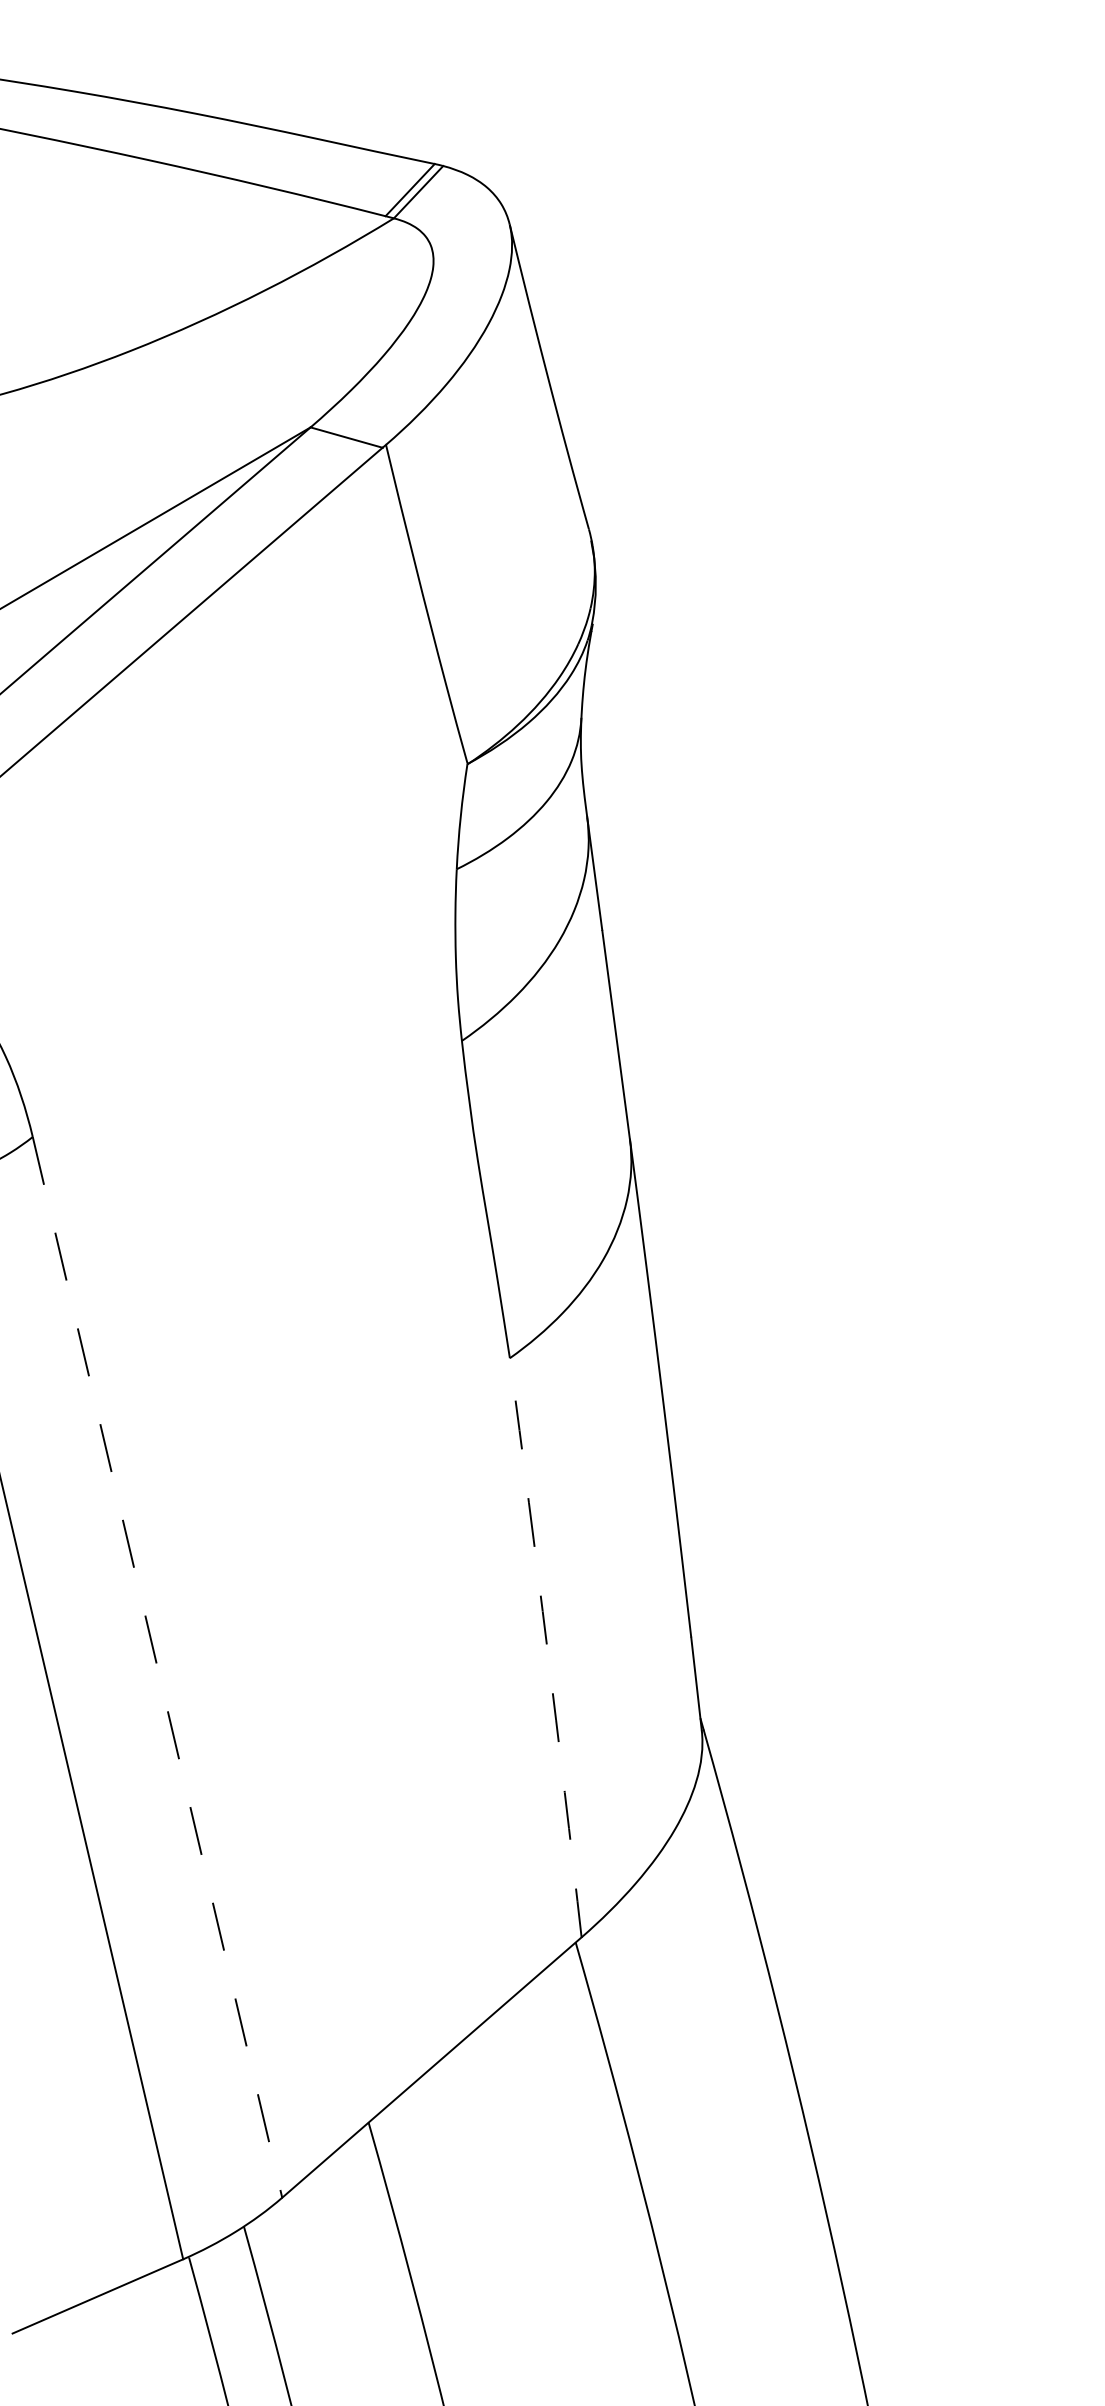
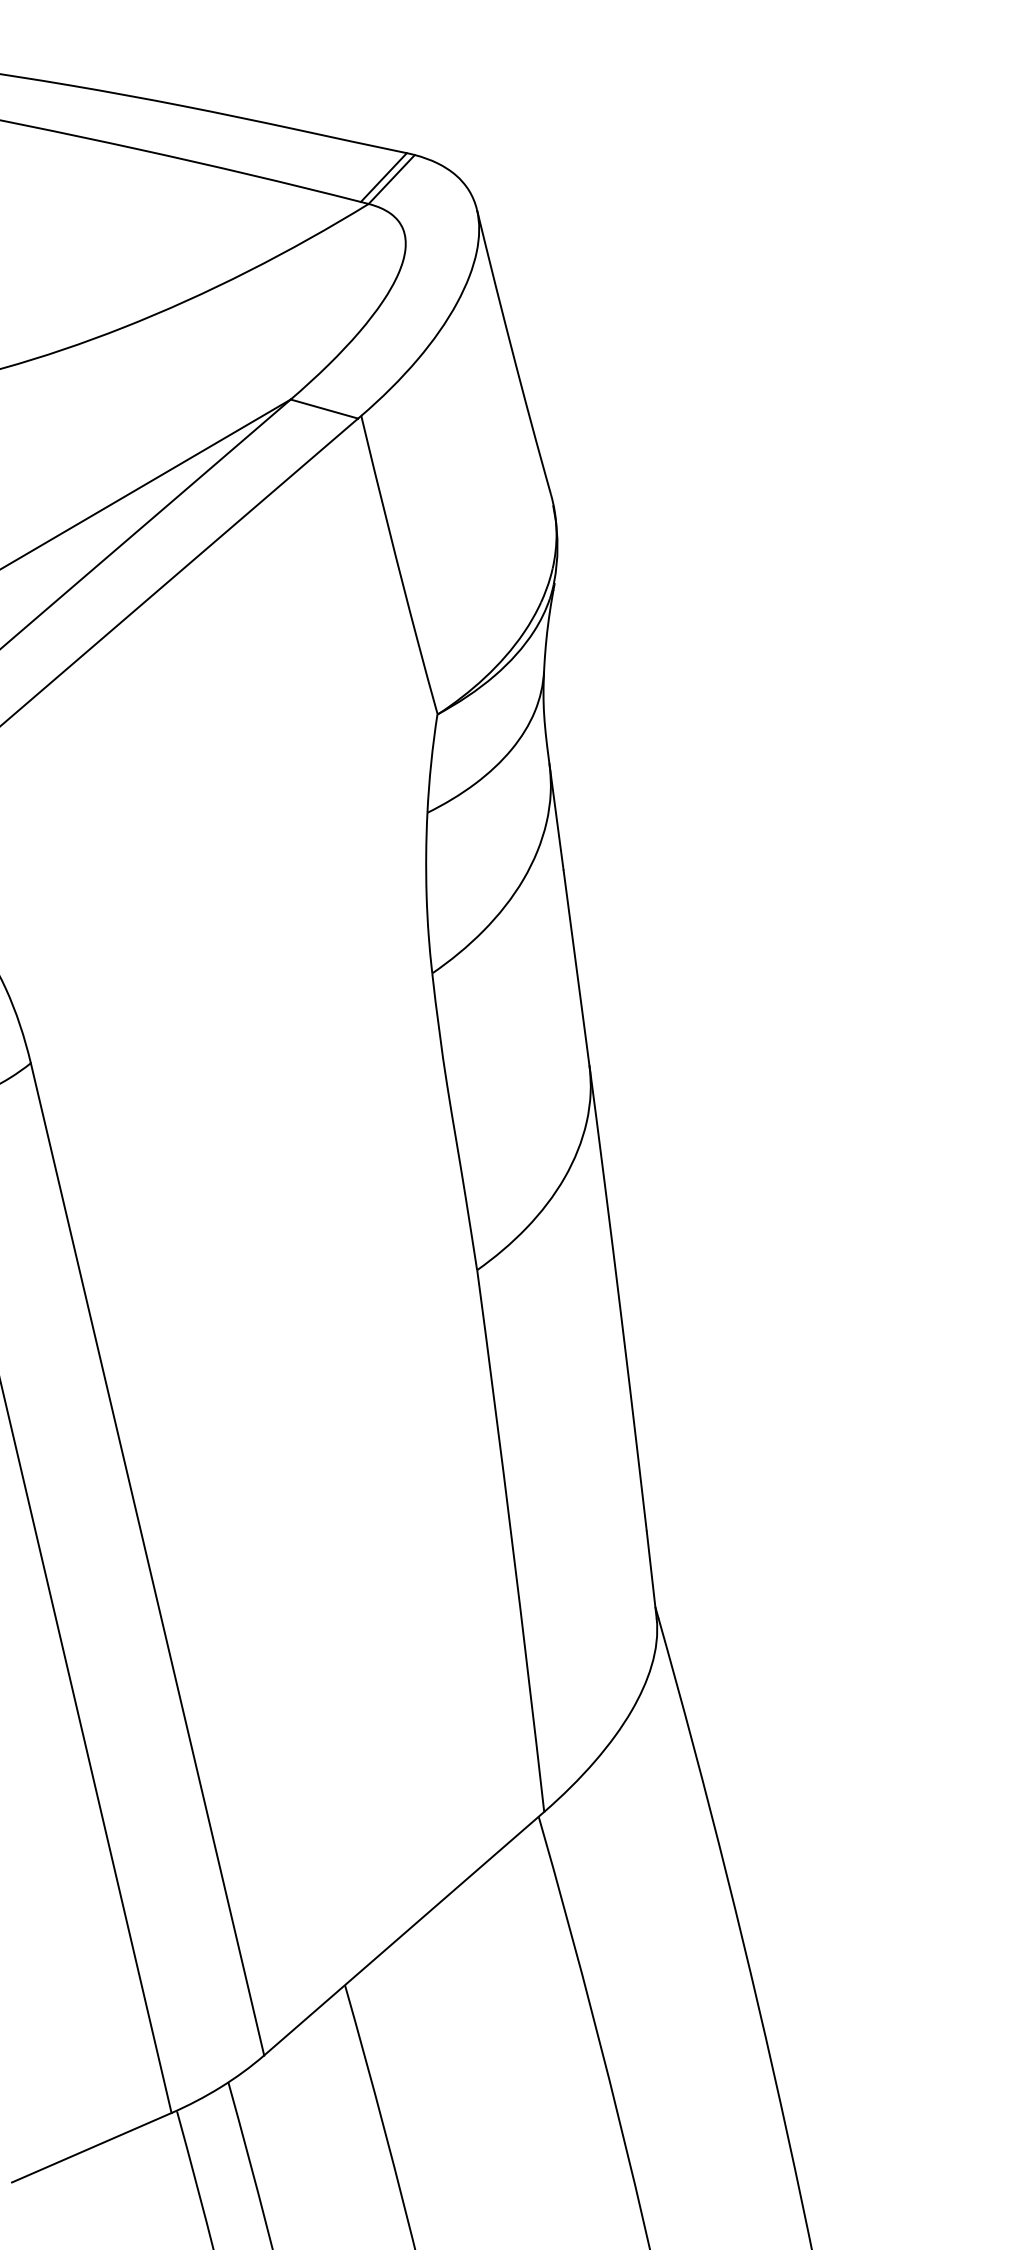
arc: (547, 1647) -> (512, 1540), dashed -> solid
line: (157, 1667) -> (147, 1559), dashed -> solid

